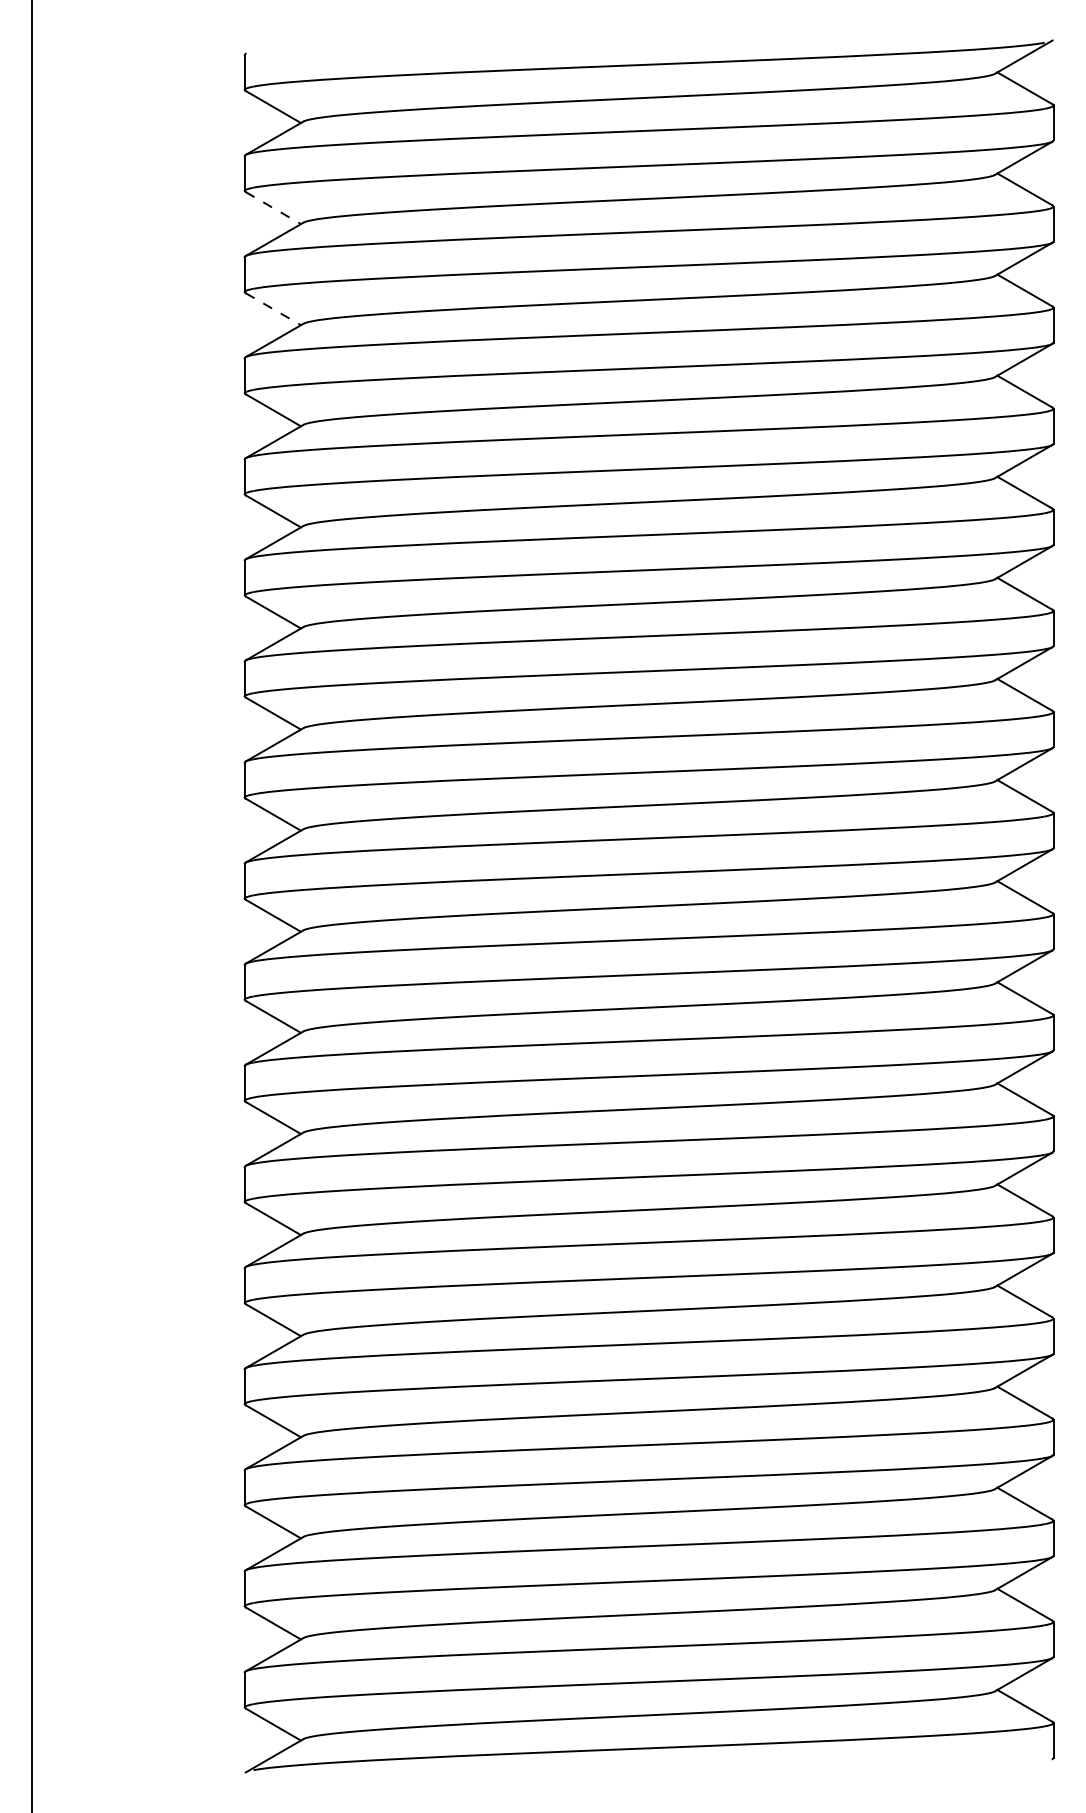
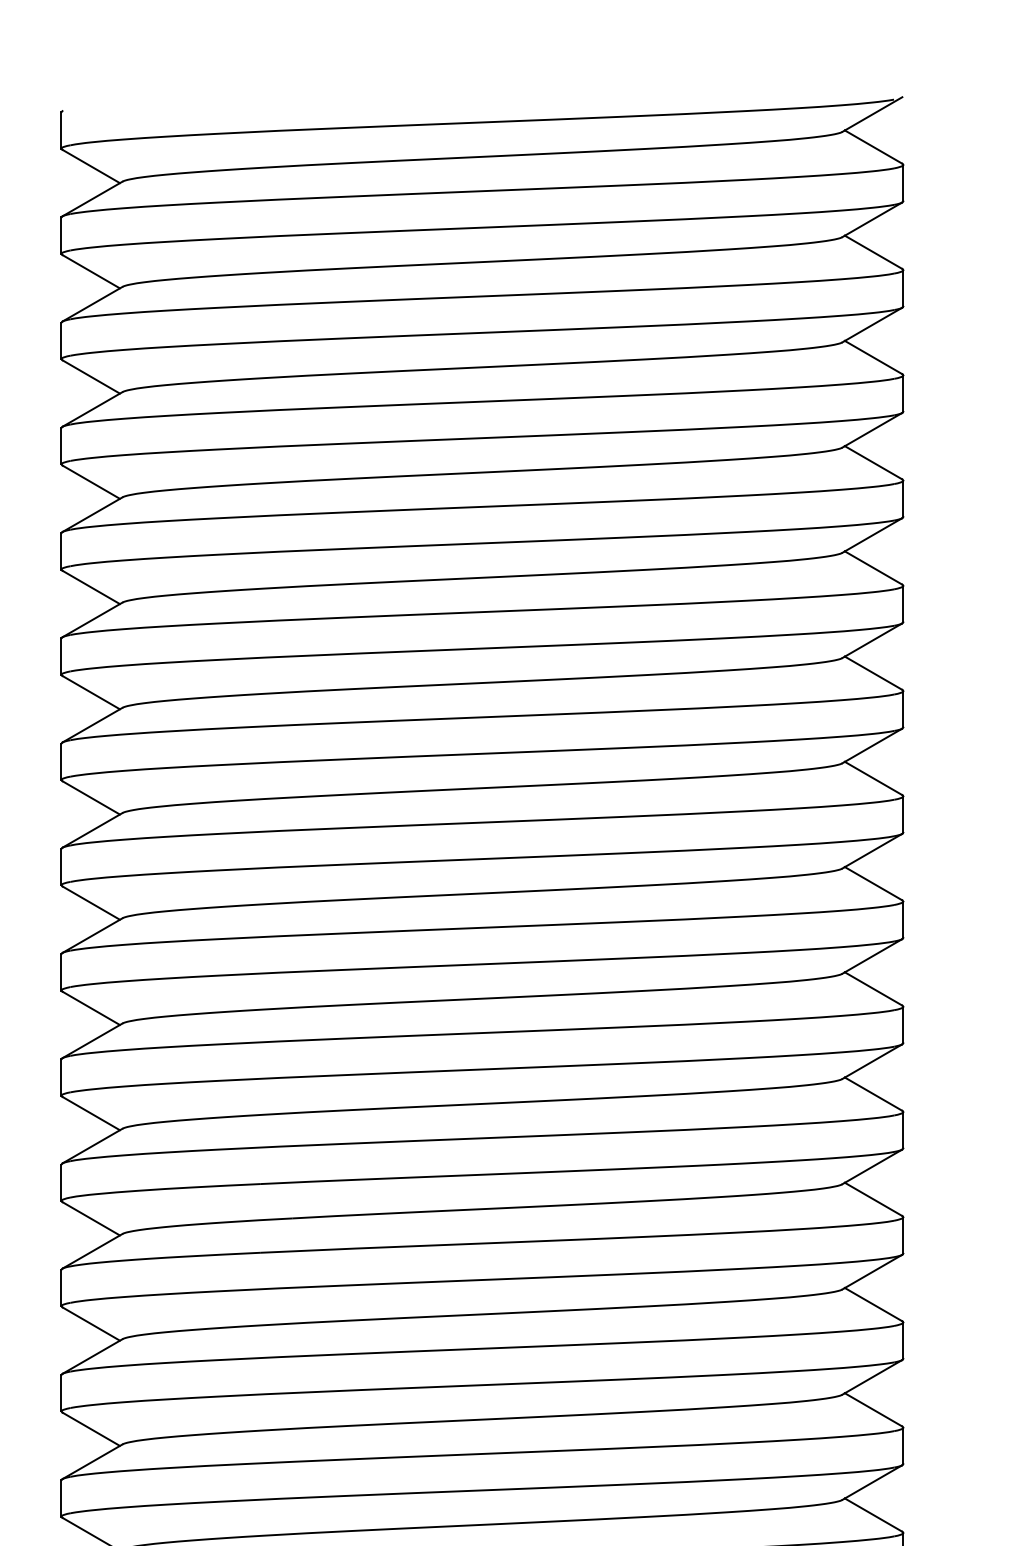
line: (273, 208) -> (91, 272), dashed -> solid
line: (273, 309) -> (91, 377), dashed -> solid

